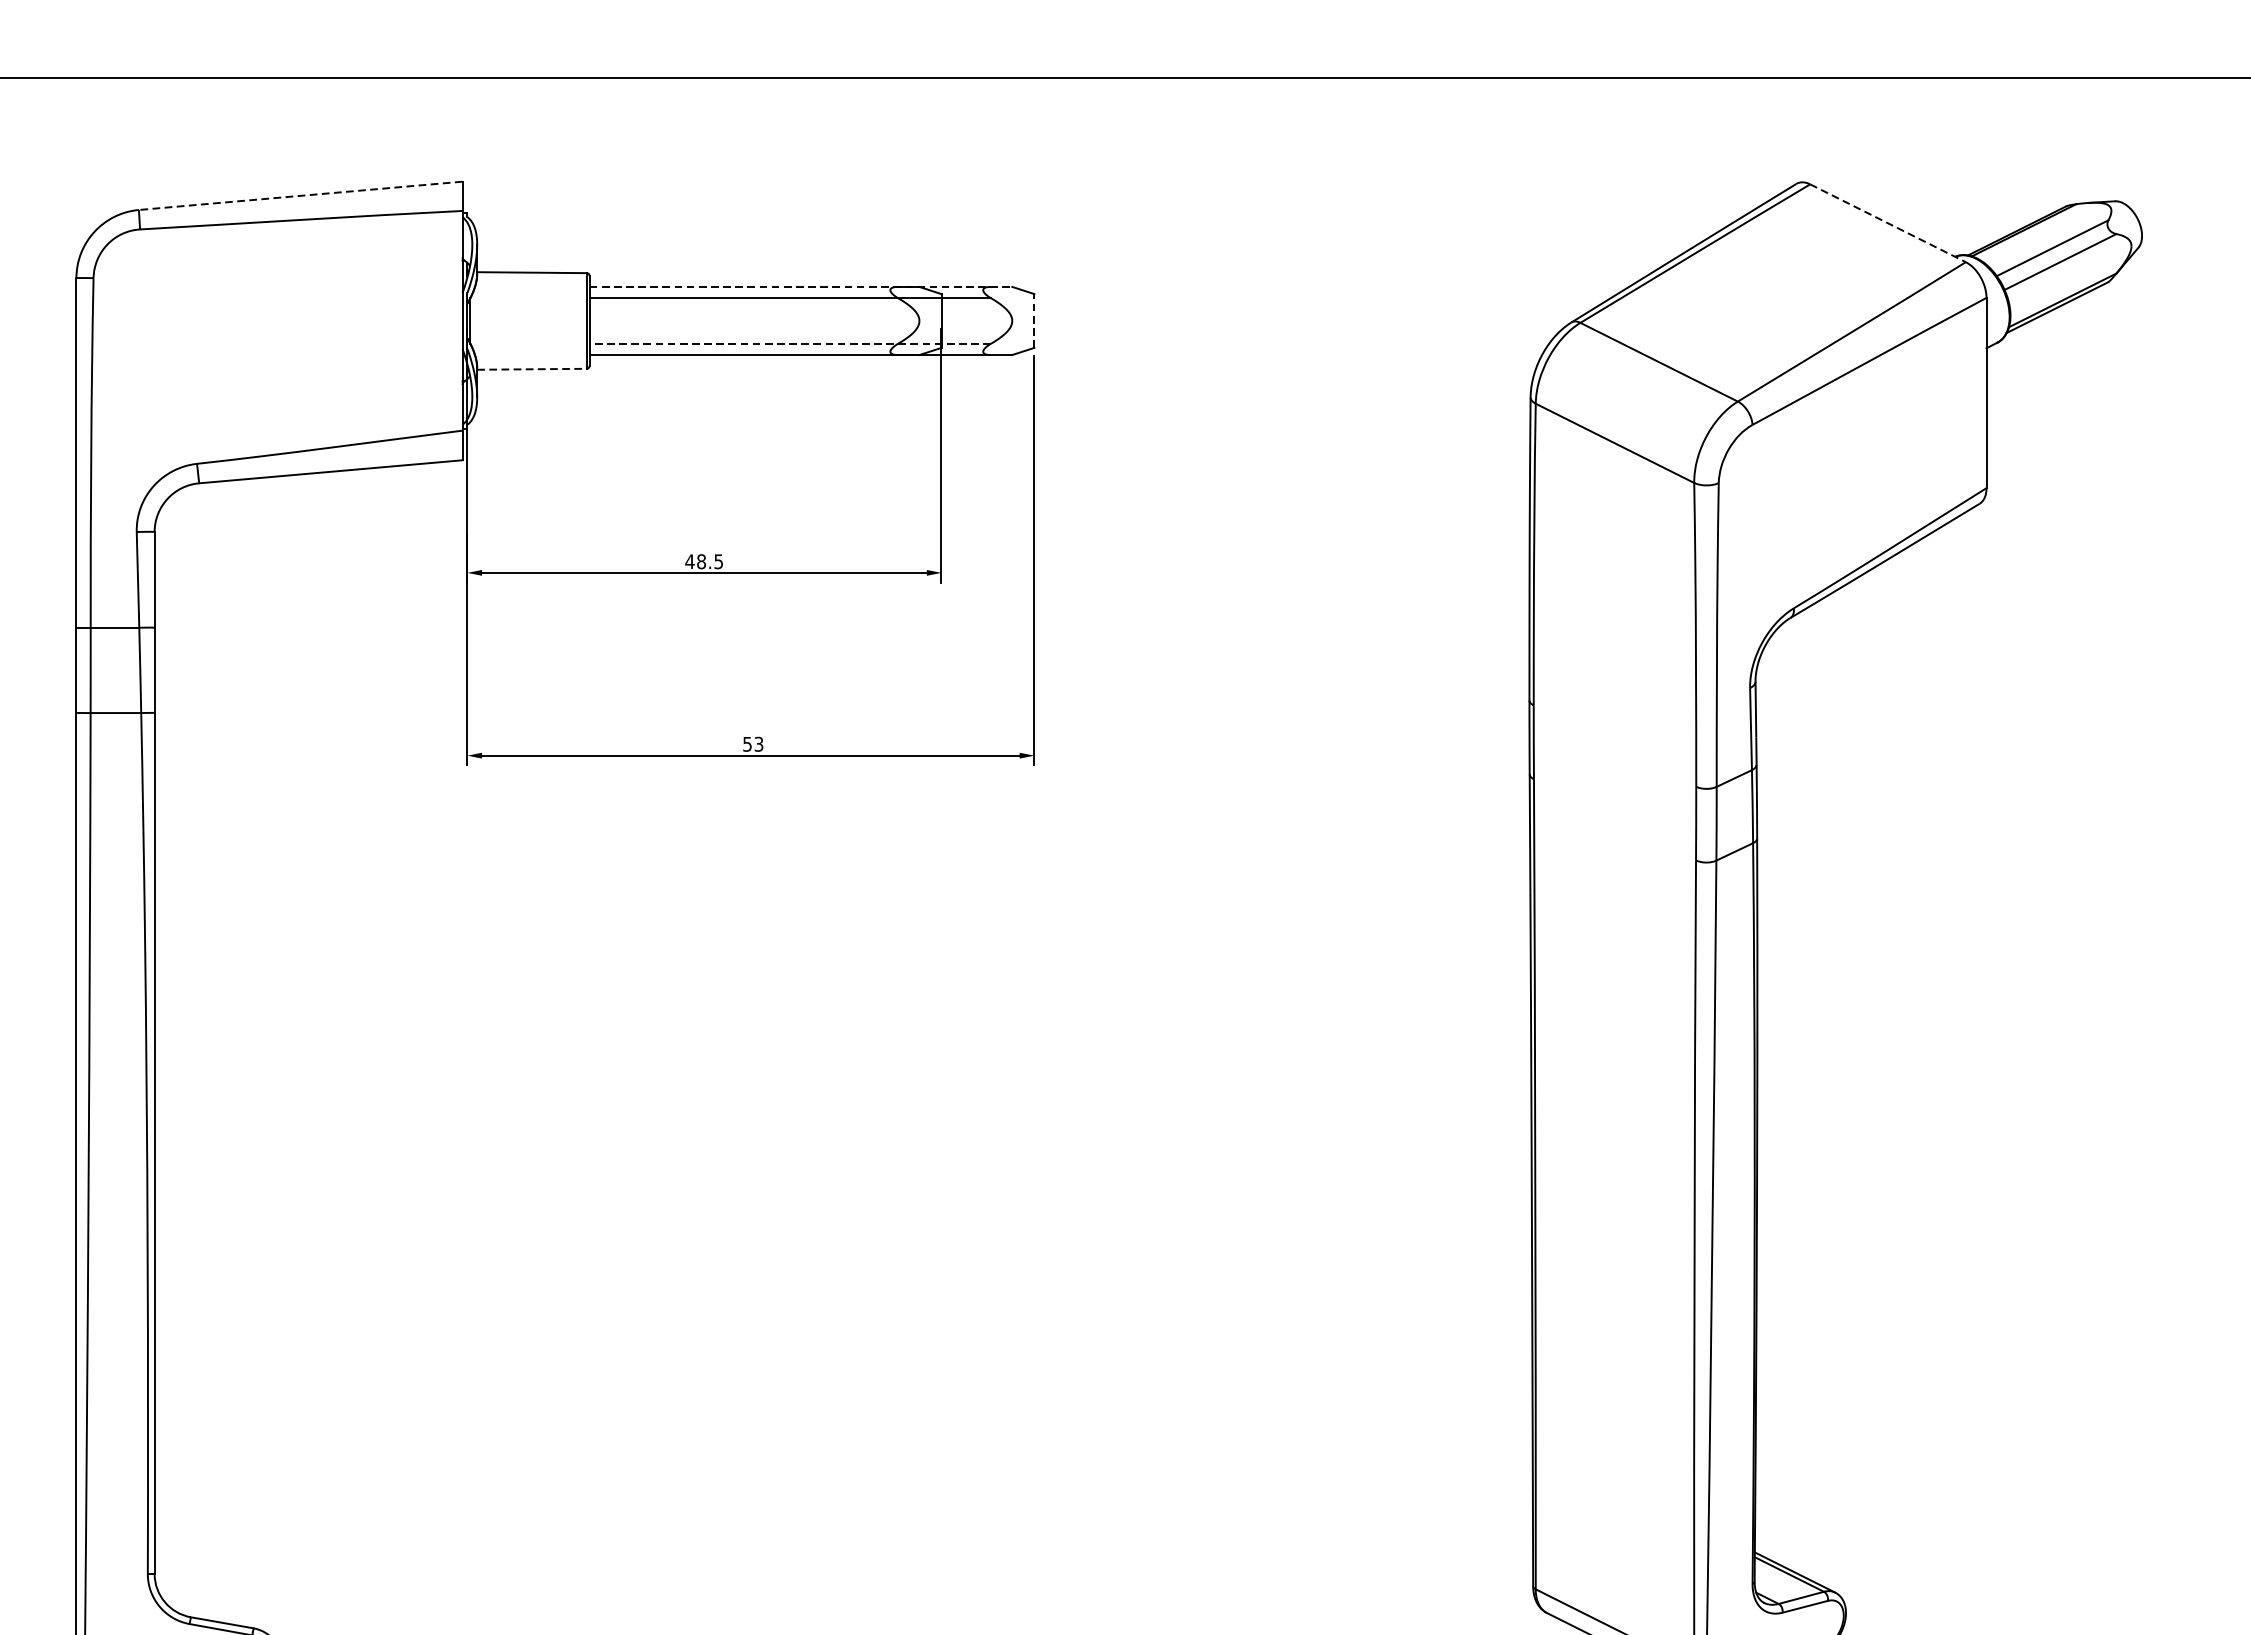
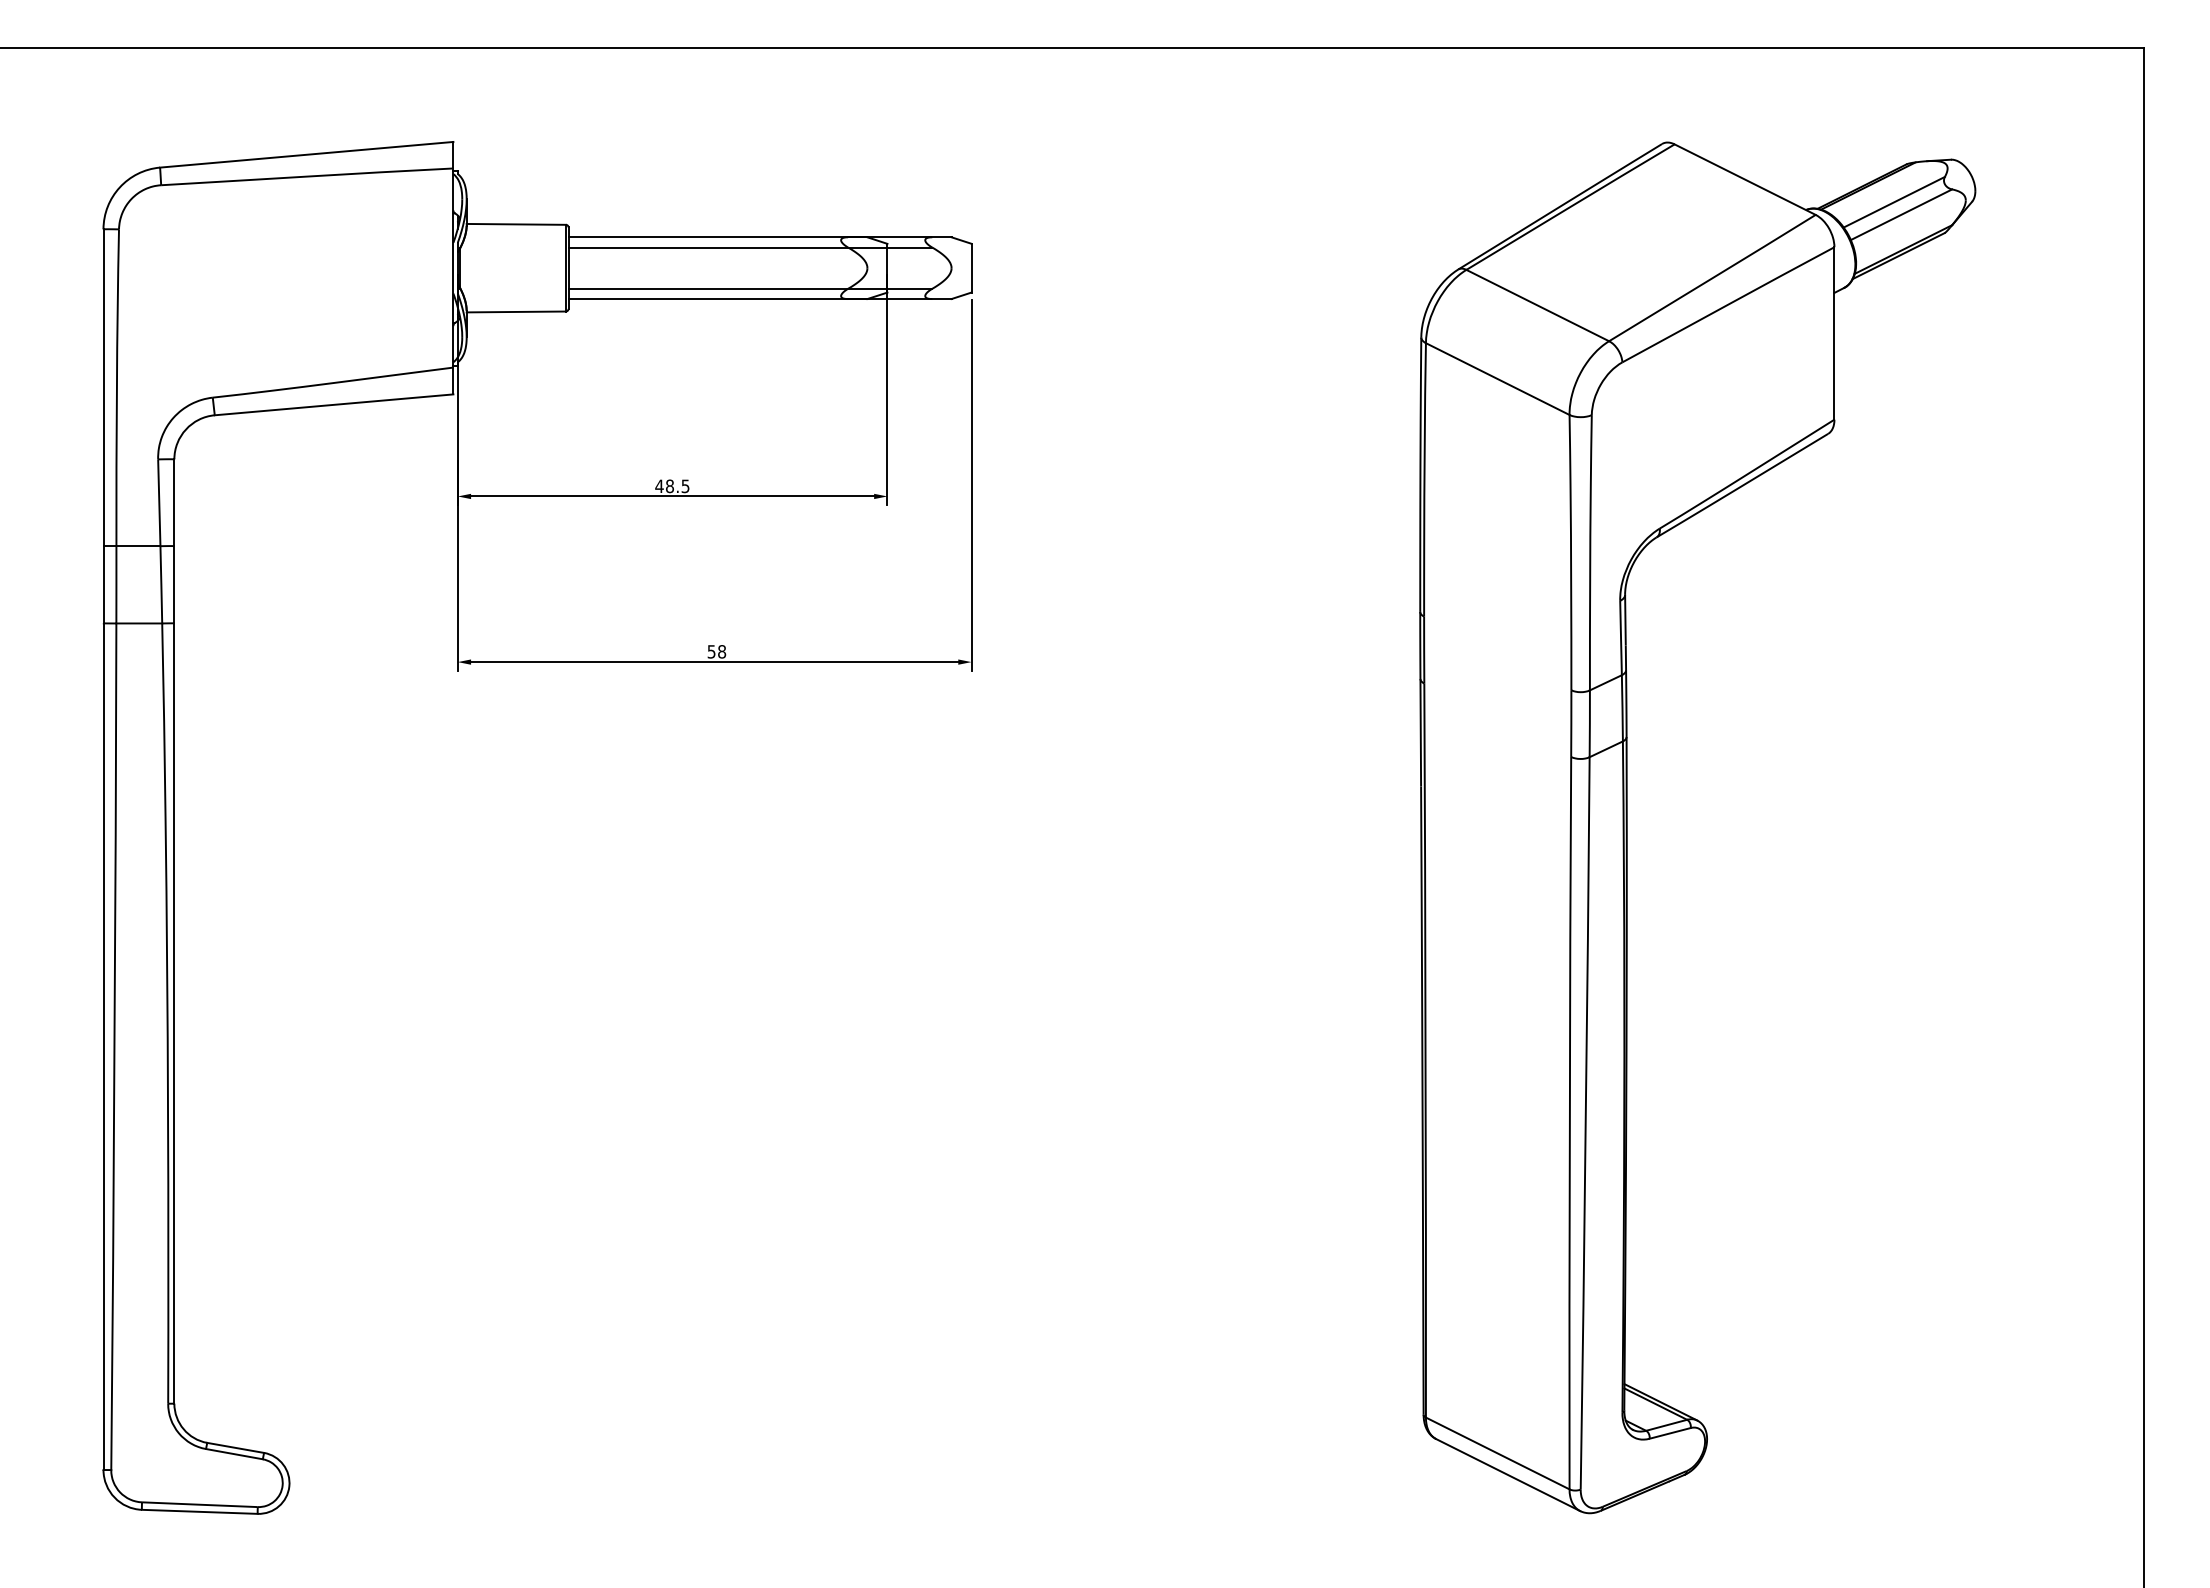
line: (300, 195) -> (306, 154), dashed -> solid
line: (1888, 223) -> (1745, 179), dashed -> solid
line: (801, 287) -> (760, 237), dashed -> solid
line: (1034, 320) -> (971, 267), dashed -> solid
line: (790, 343) -> (750, 288), dashed -> solid
line: (532, 368) -> (516, 311), dashed -> solid
text: (759, 743) -> (722, 651), 53 -> 58

